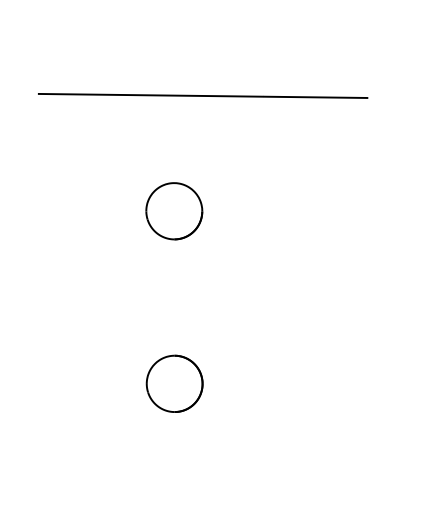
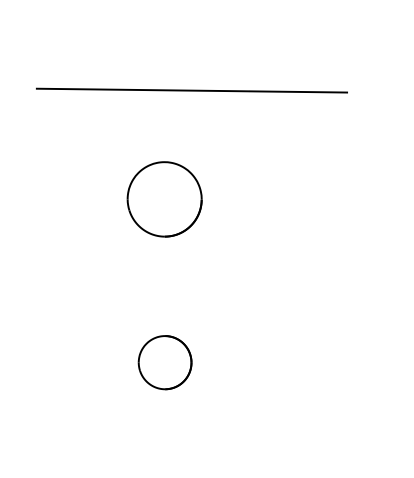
part: (174, 211) -> (164, 199), size x1.4

